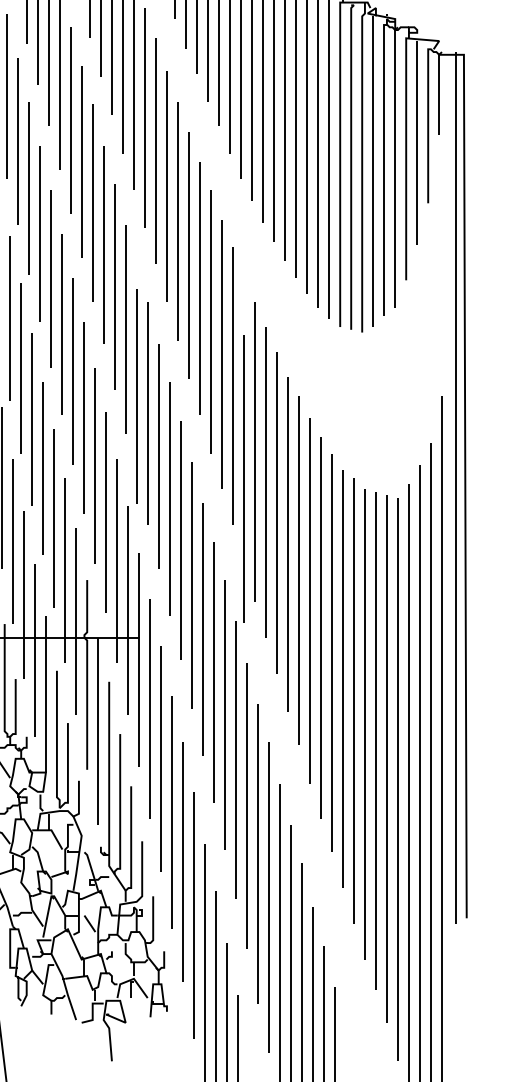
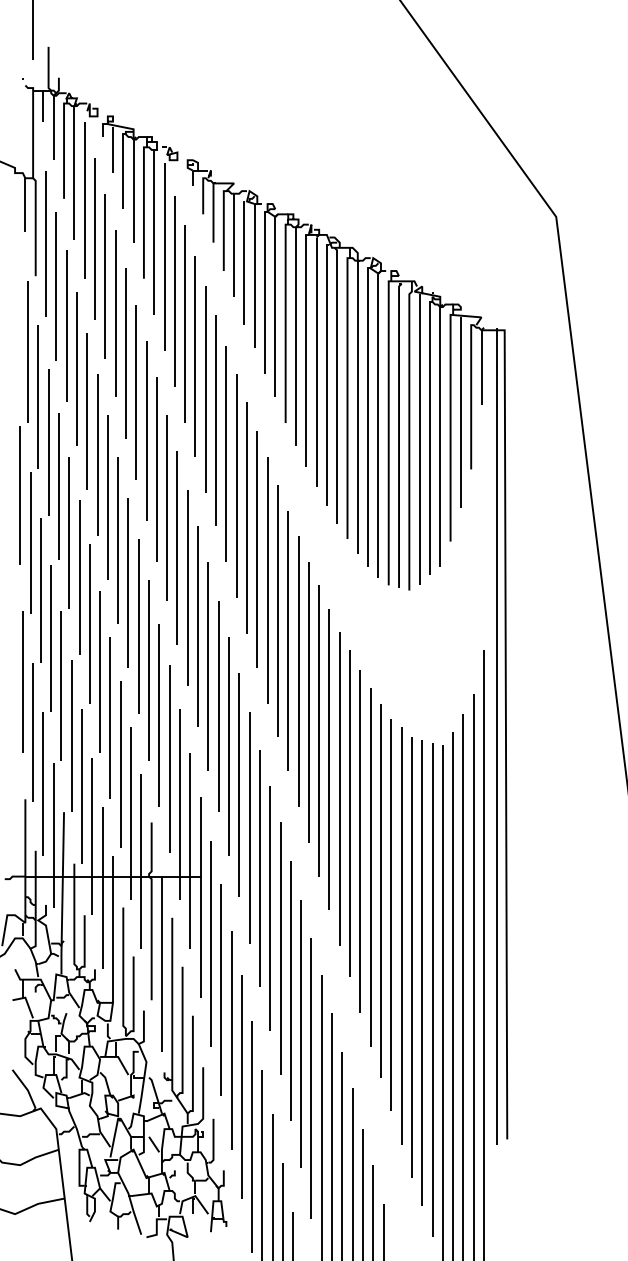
line: (136, 396) -> (197, 626), moved
line: (243, 478) -> (298, 671), moved

